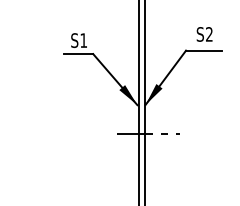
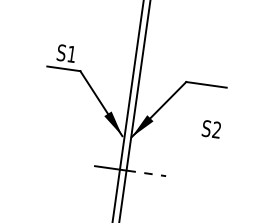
text: (204, 34) -> (211, 129), moved

